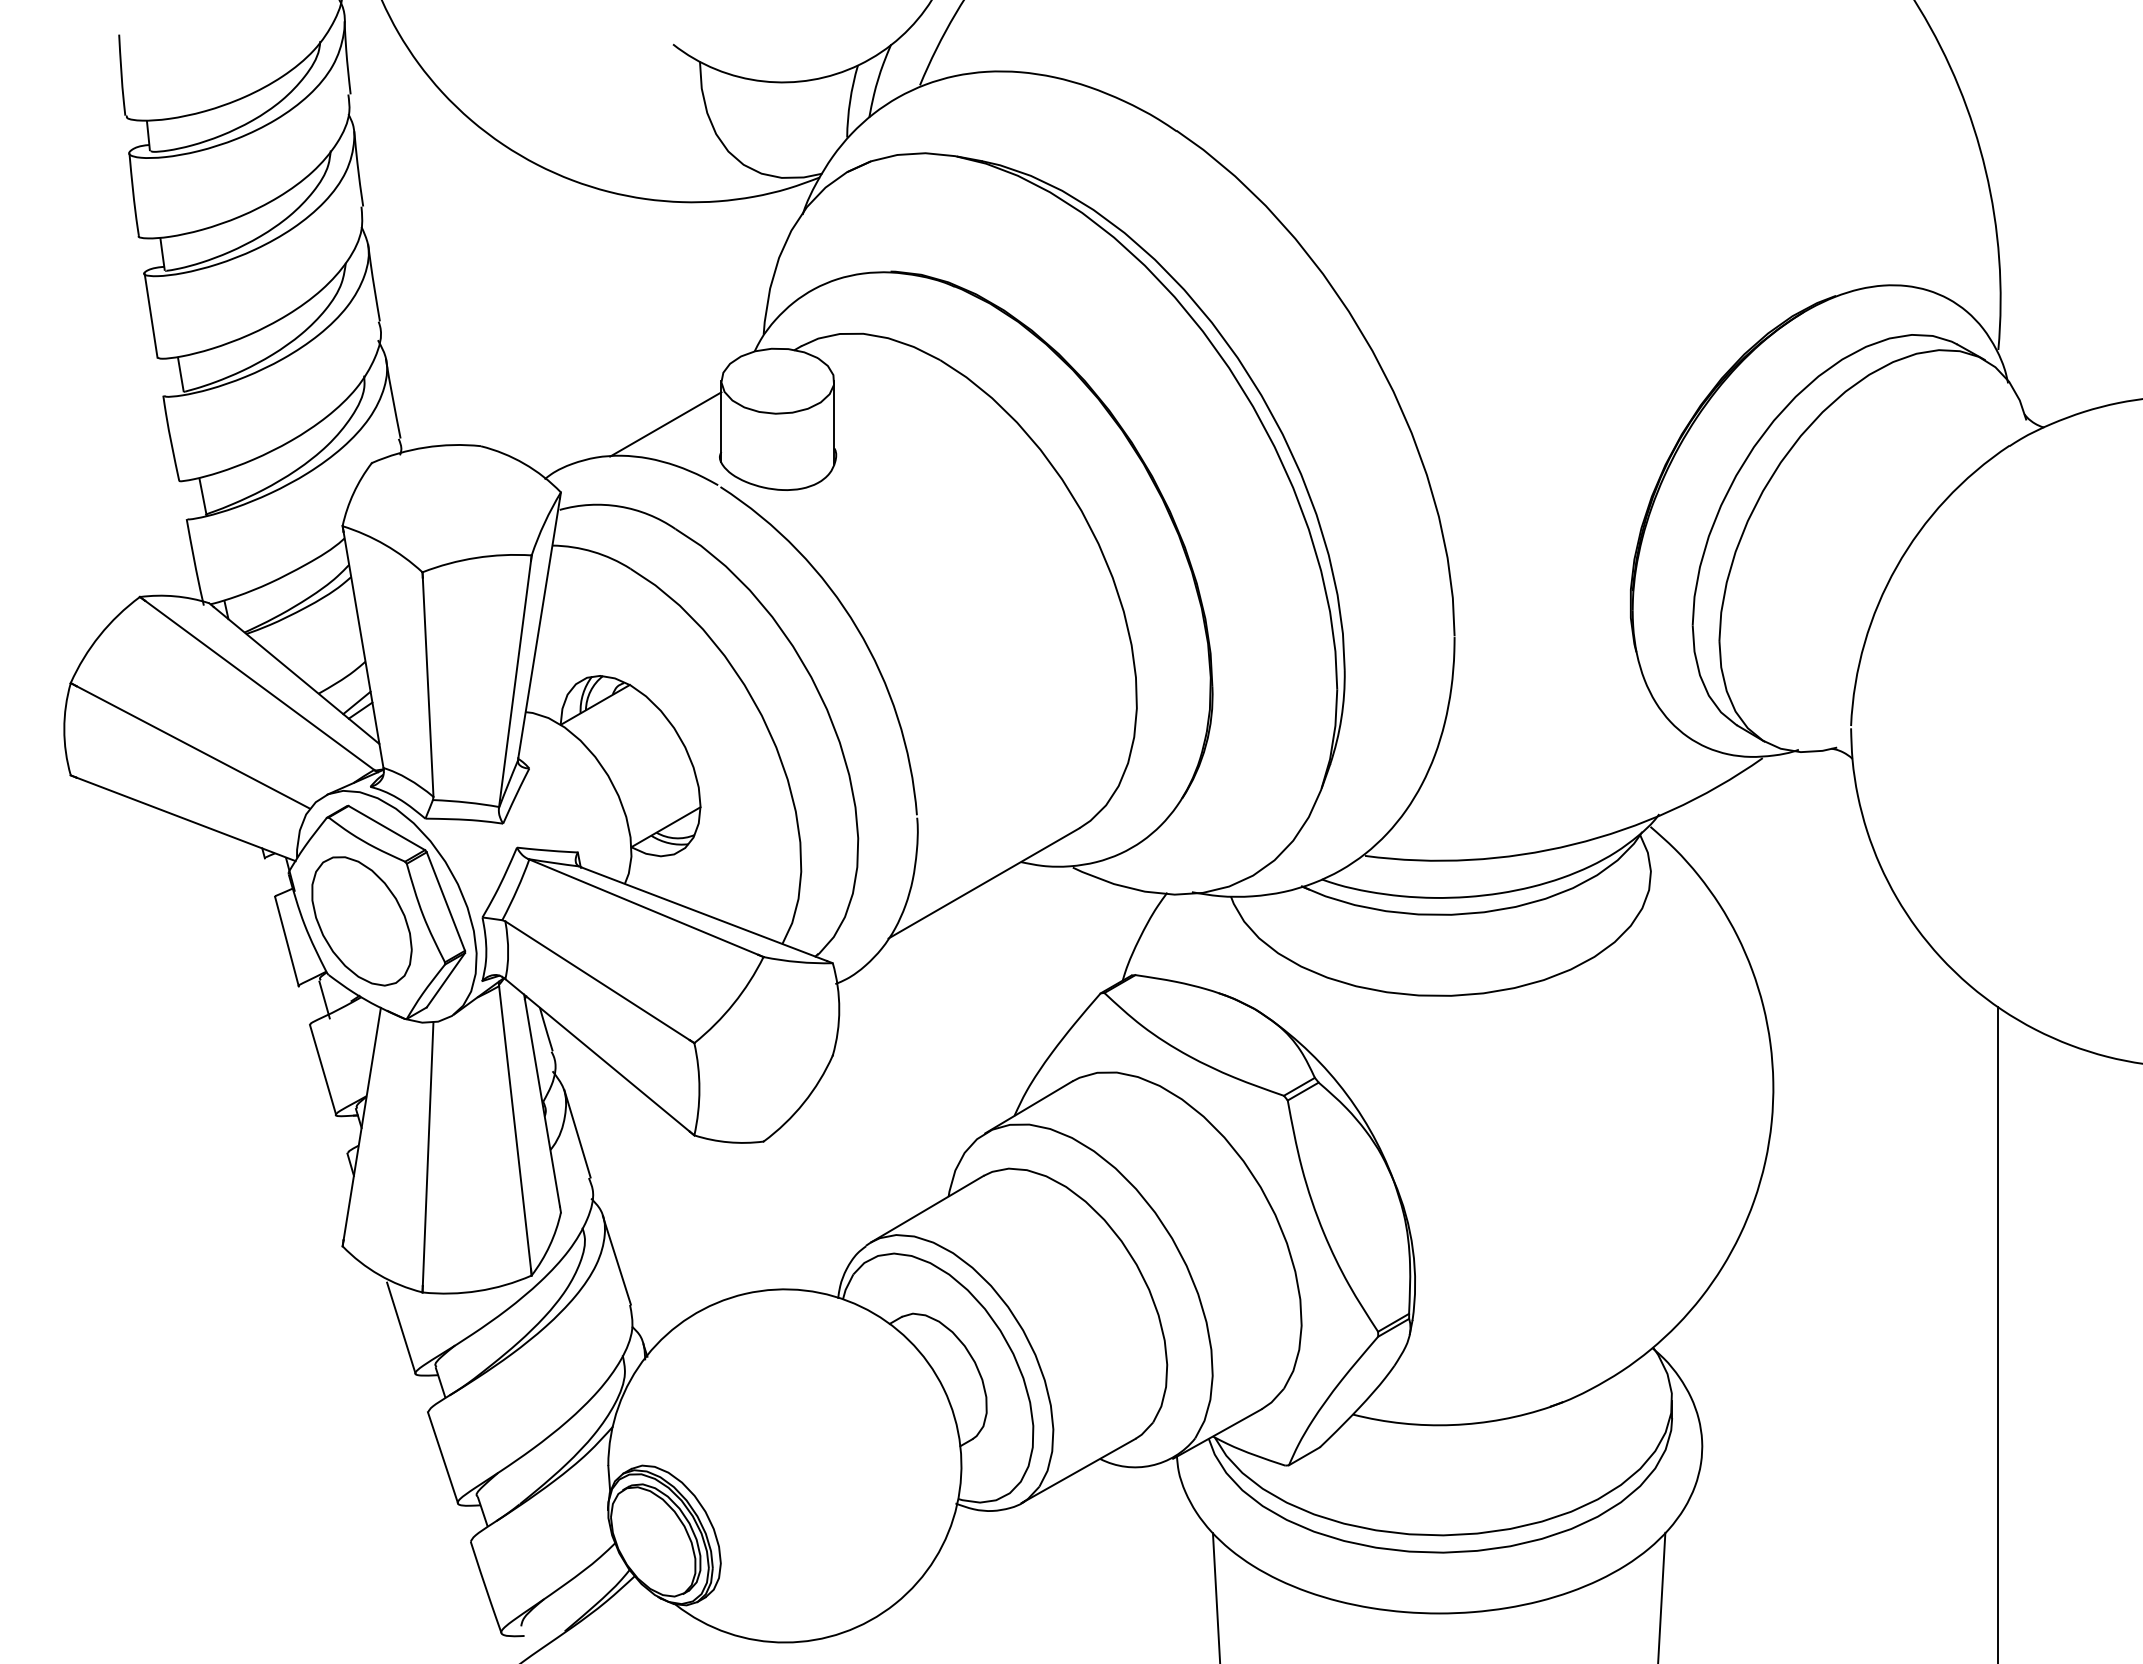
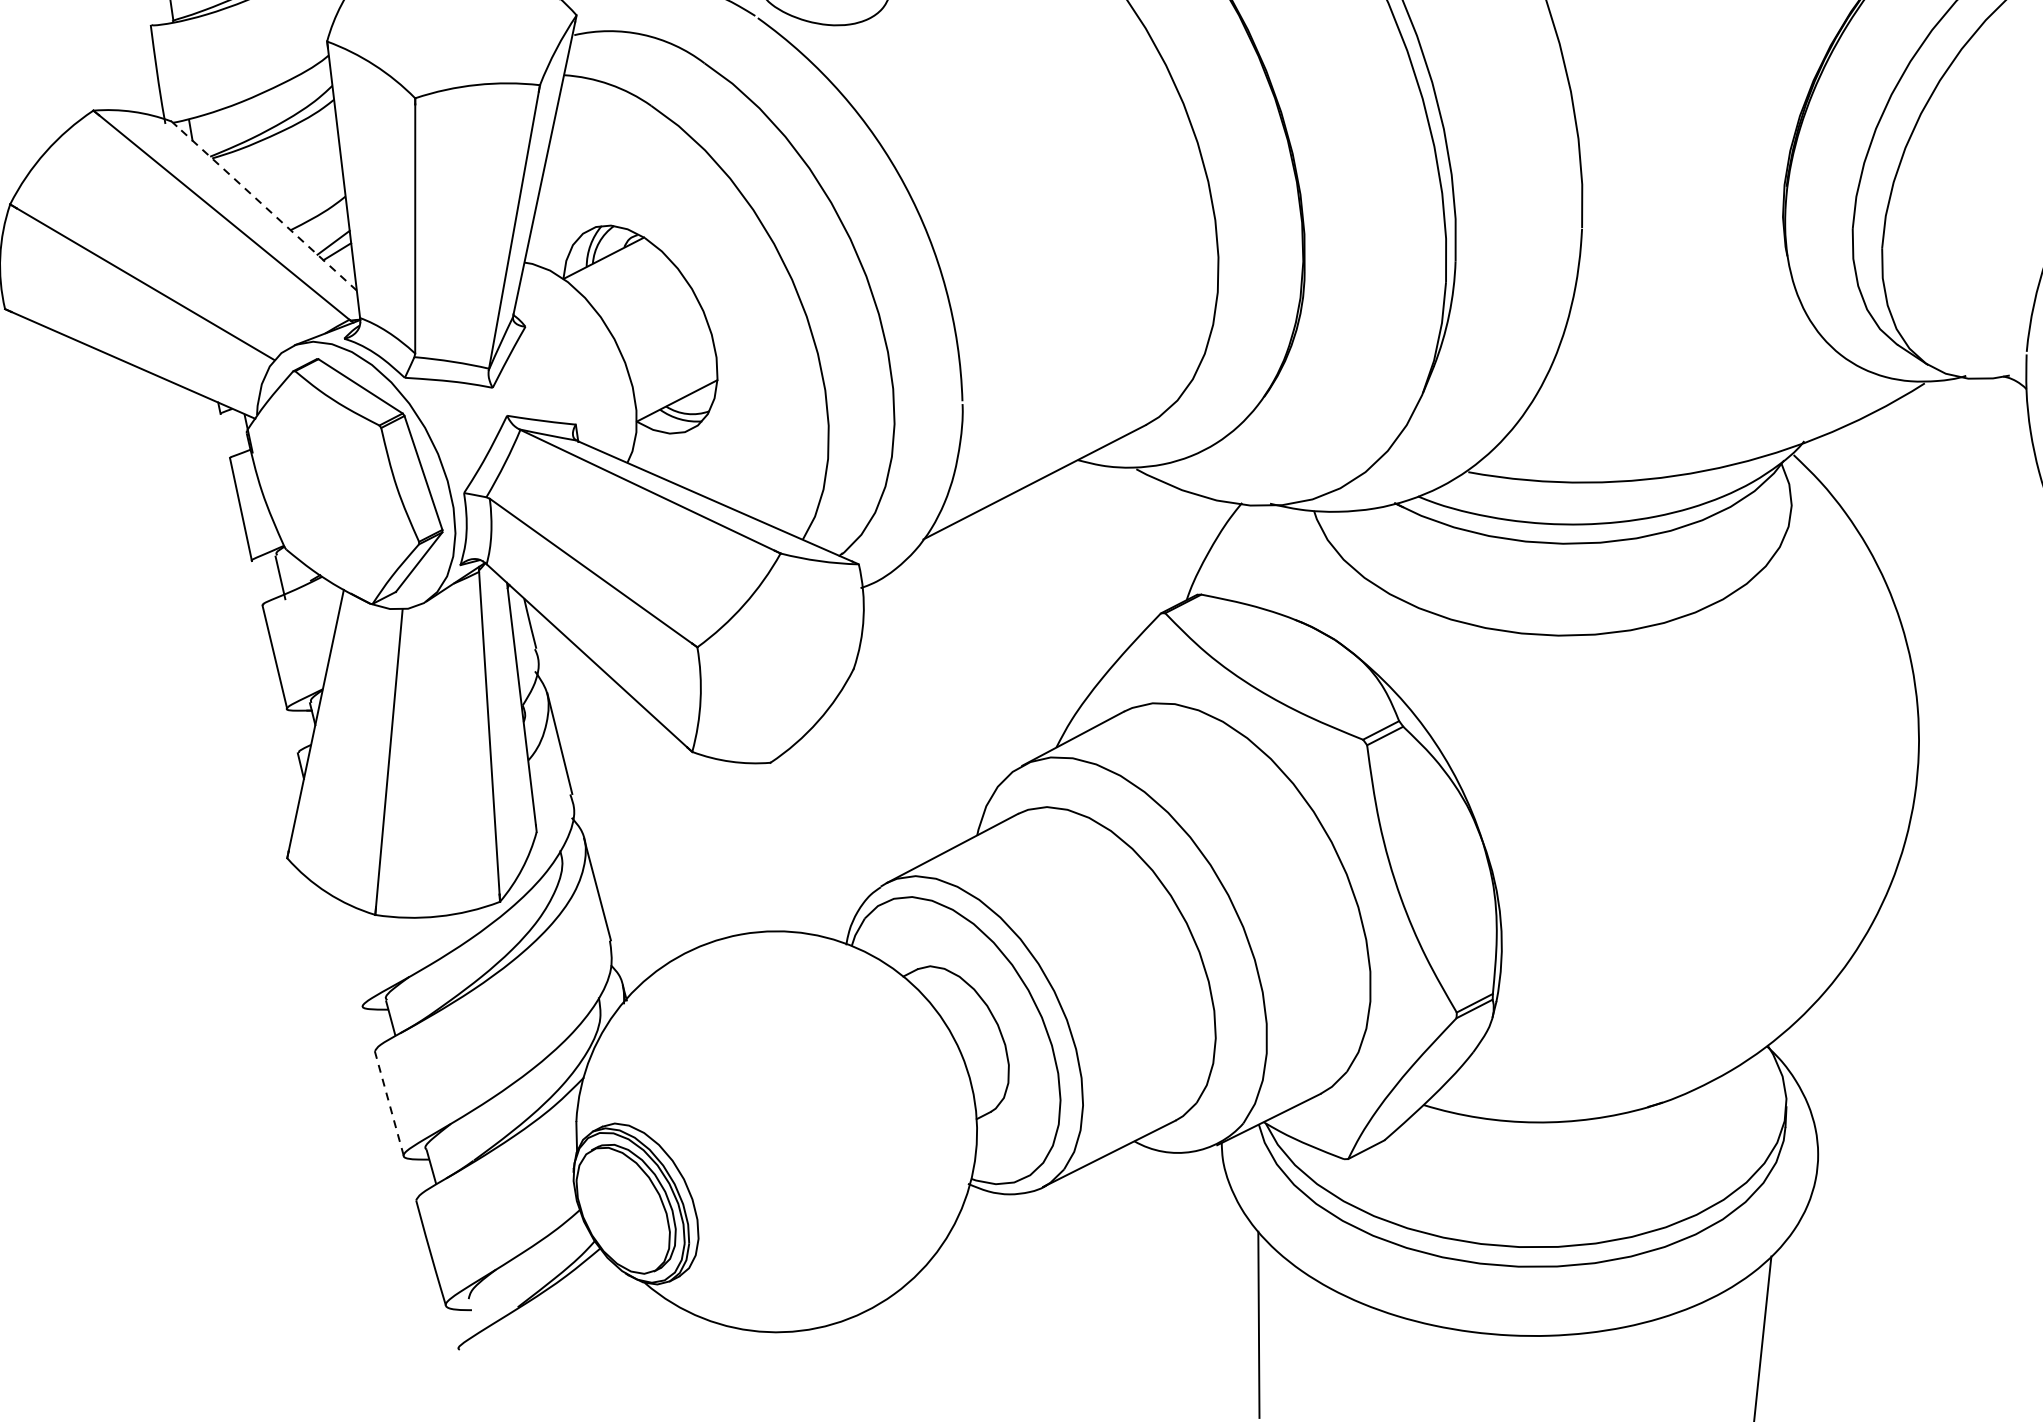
line: (296, 675) -> (266, 208), solid -> dashed
part: (361, 921) -> (326, 490), removed
line: (401, 1327) -> (349, 953), removed
line: (442, 1457) -> (388, 1103), solid -> dashed

